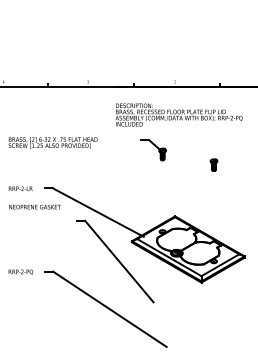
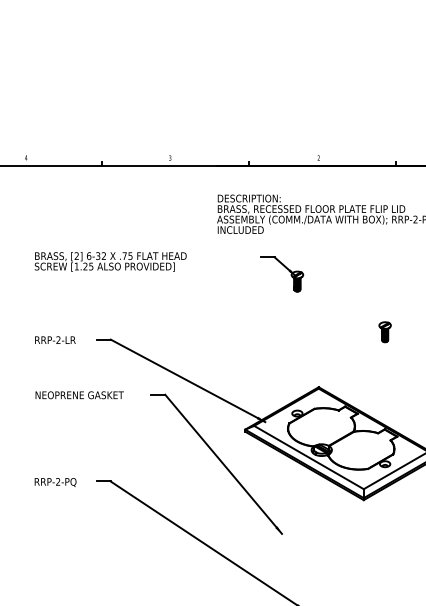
part: (213, 164) -> (384, 331), moved
text: (34, 206) -> (78, 394), moved

